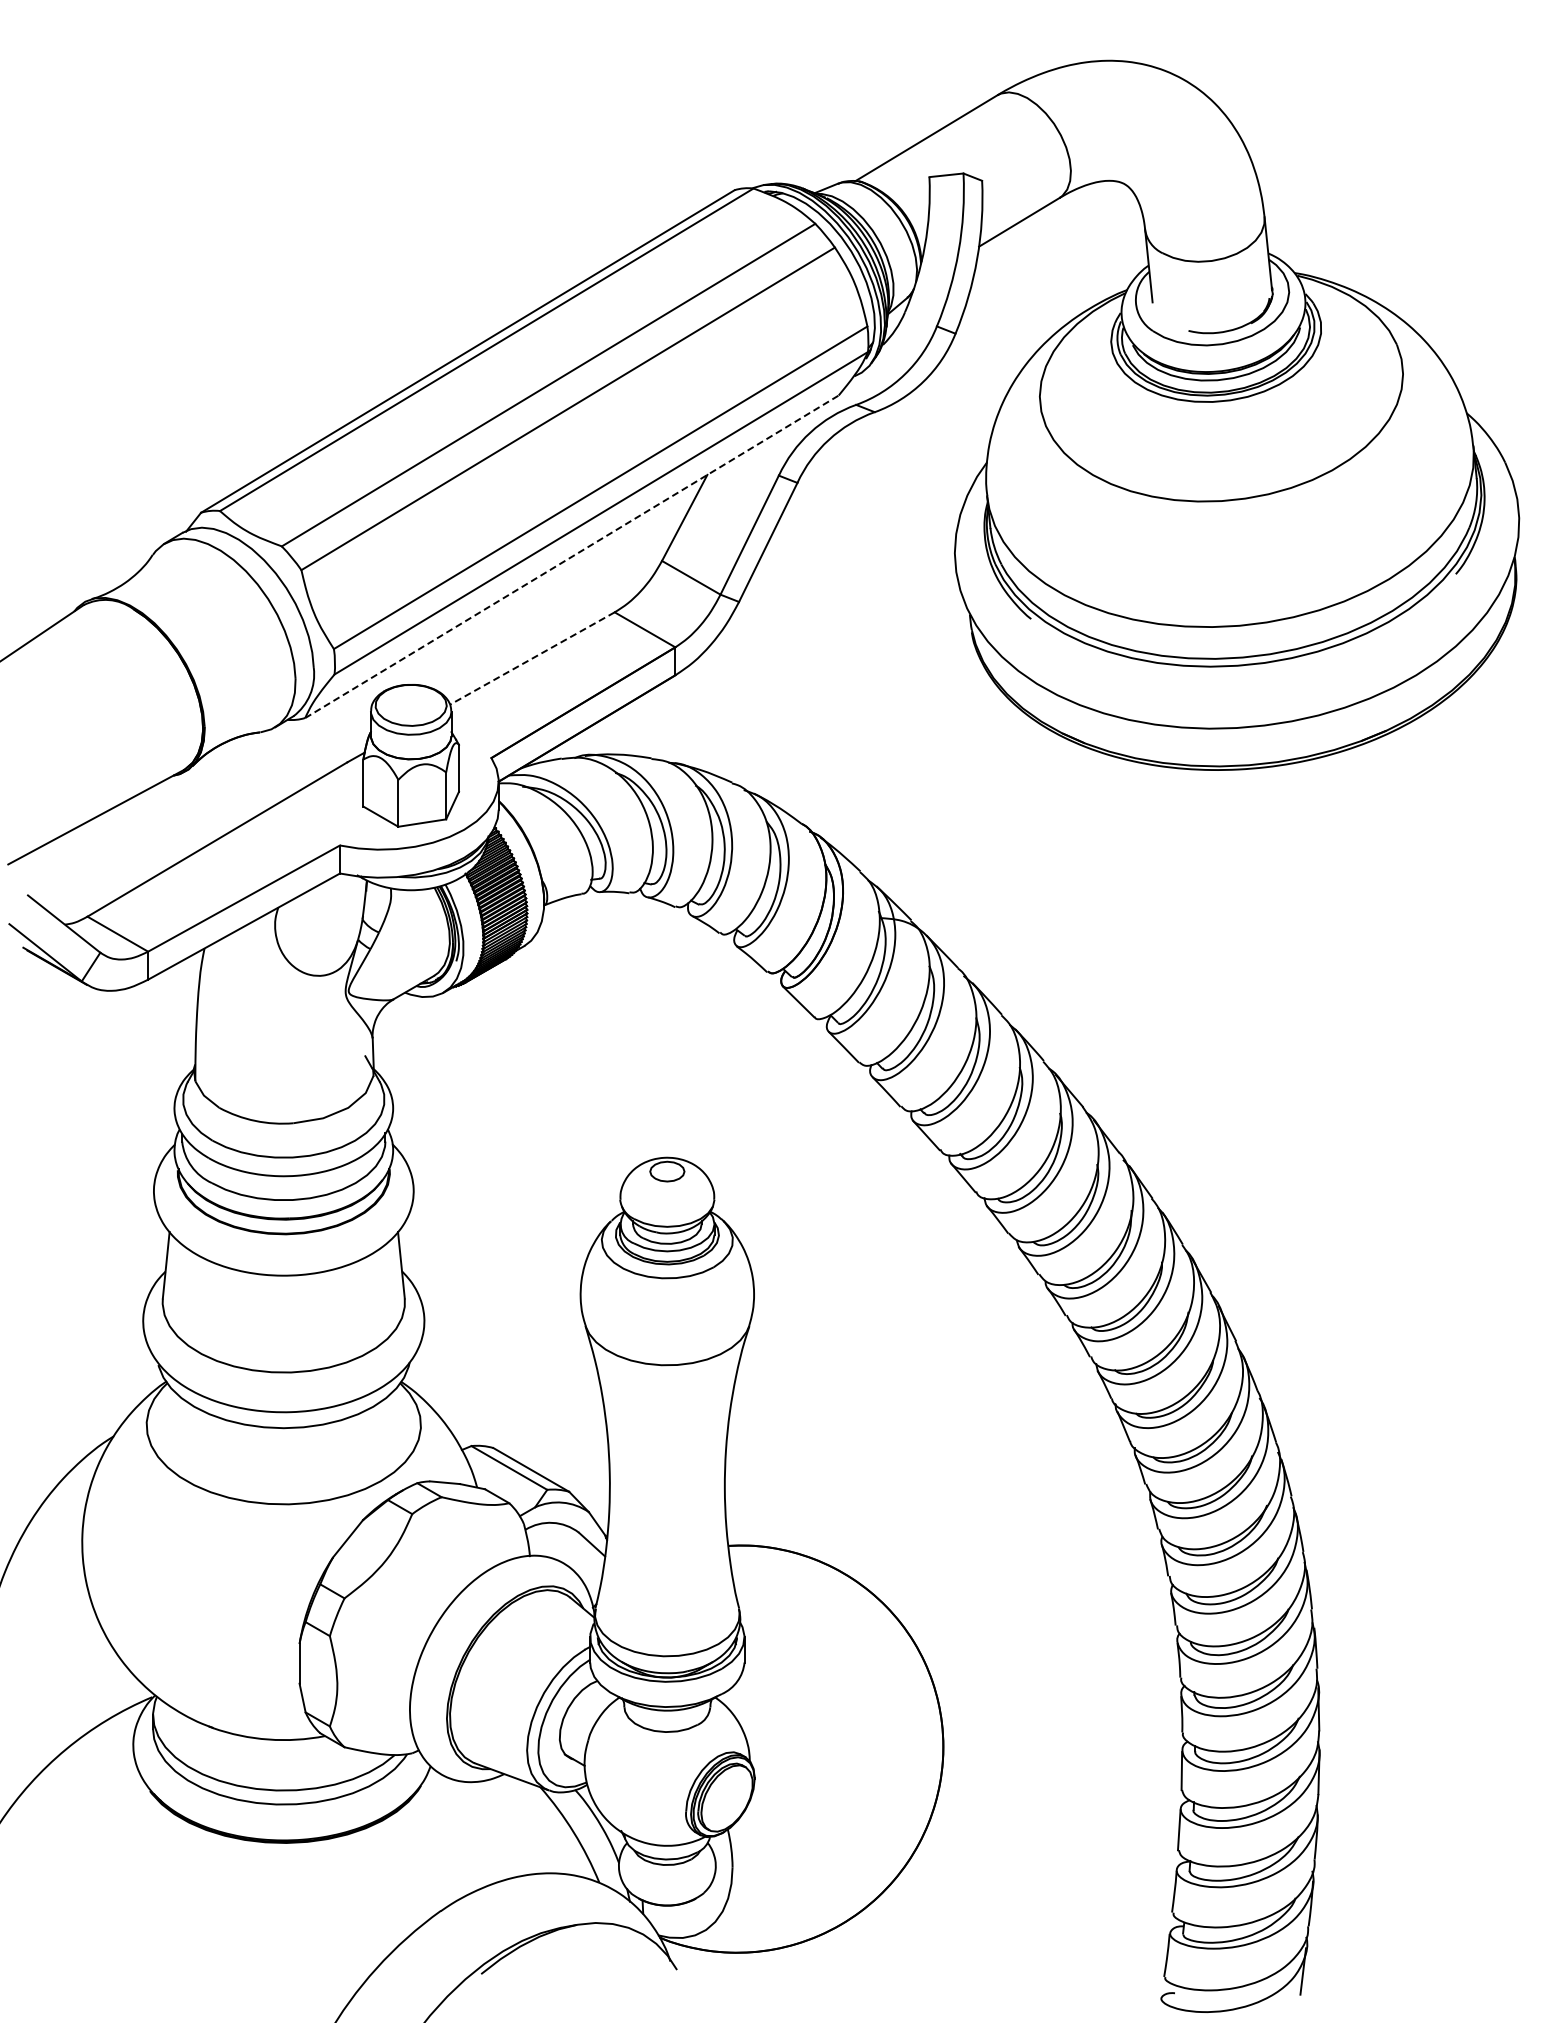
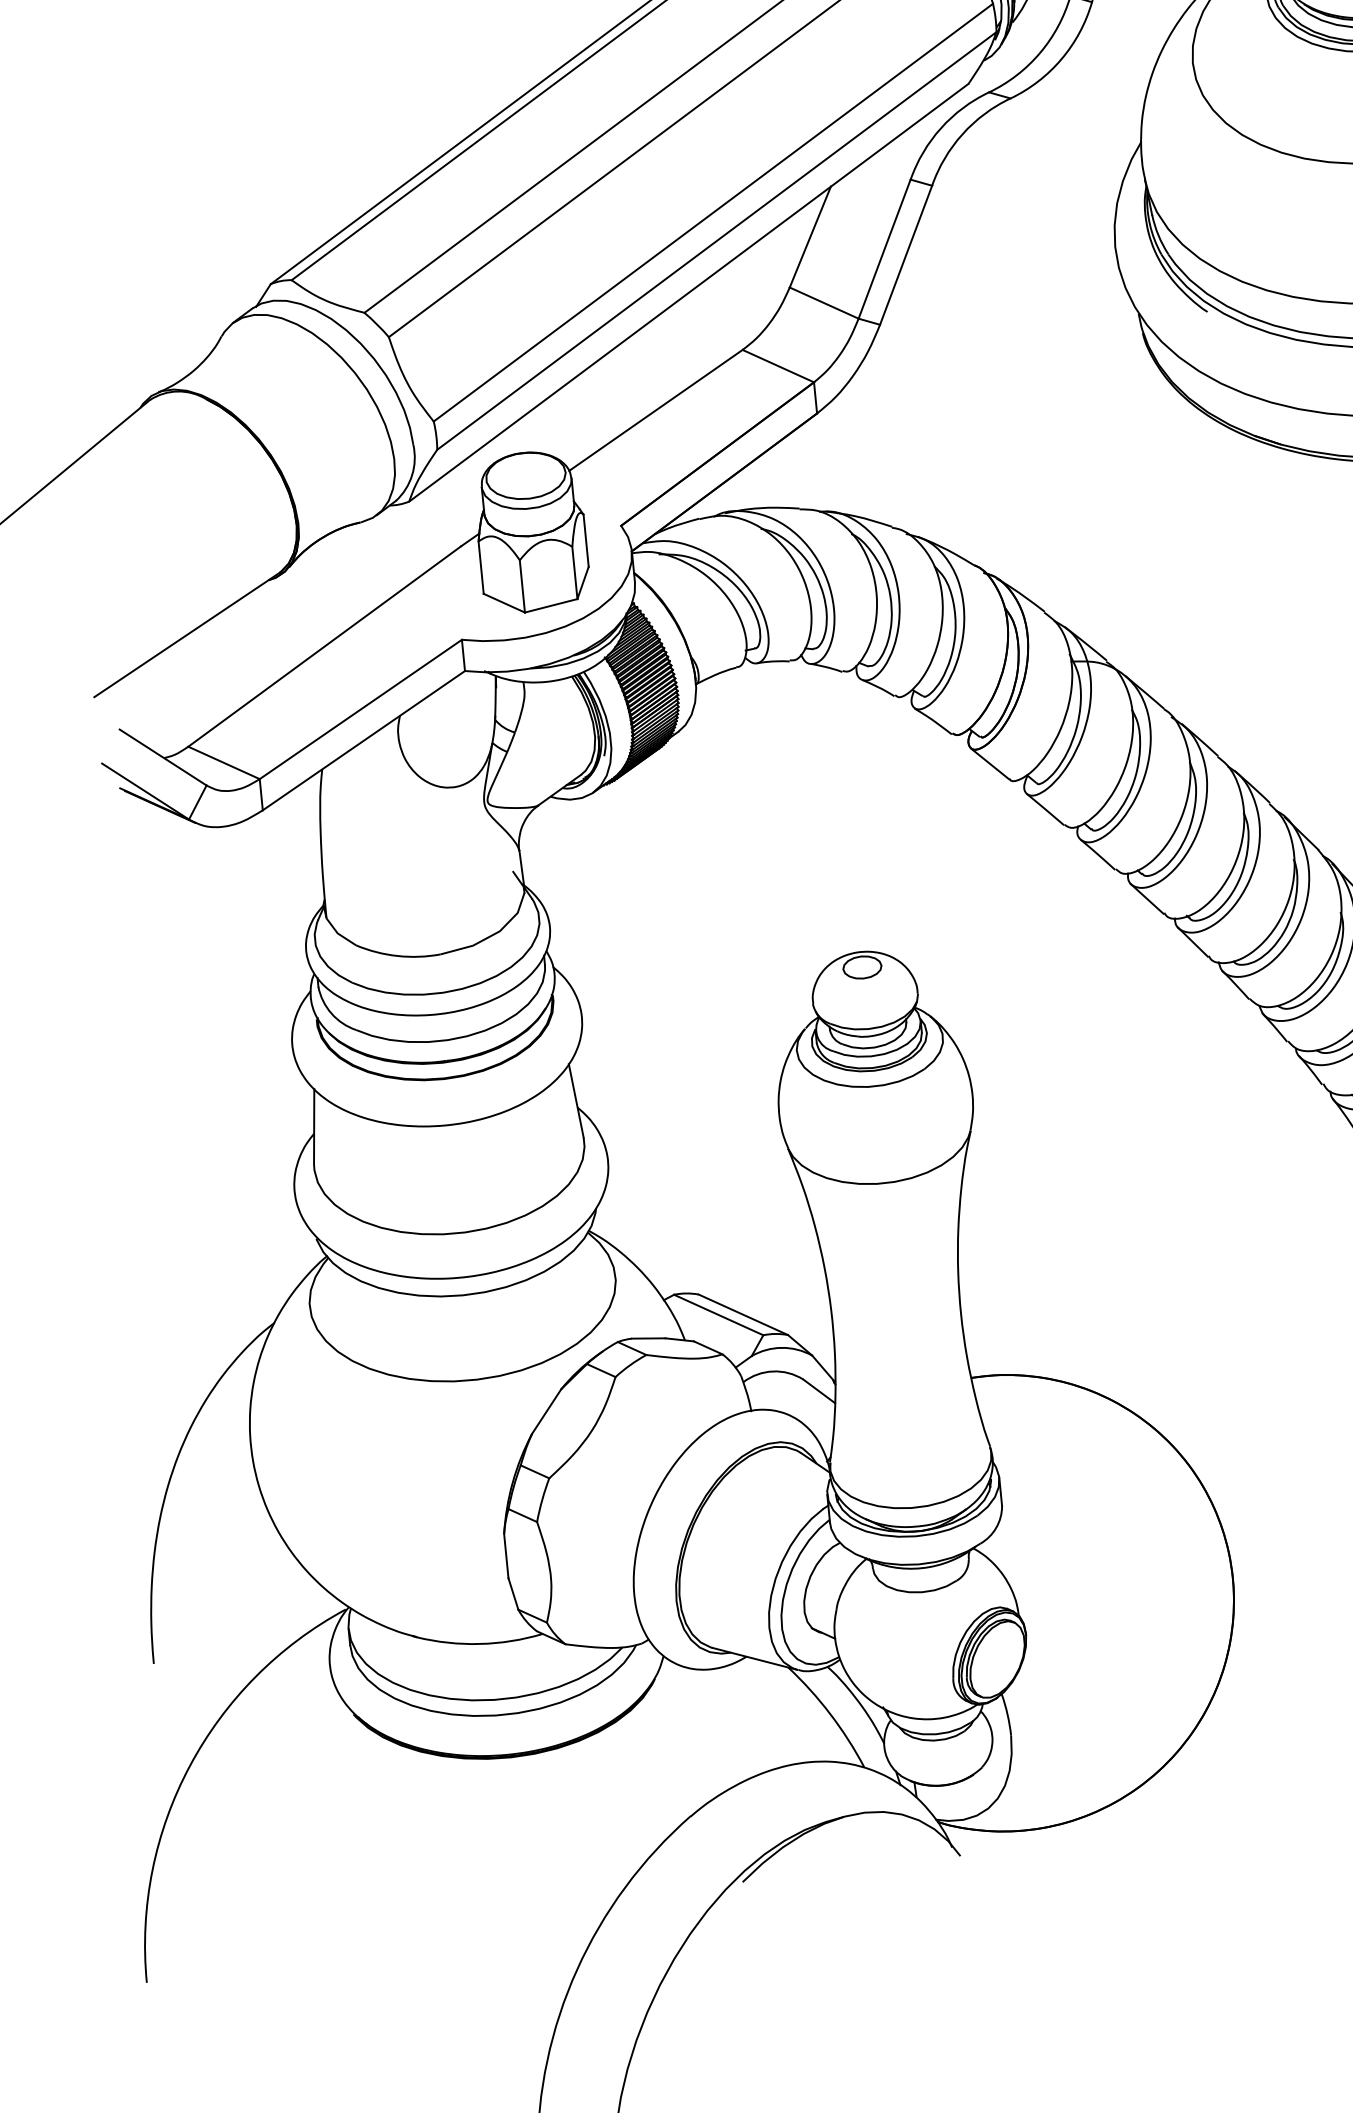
line: (571, 556) -> (688, 292), dashed -> solid
line: (531, 658) -> (654, 410), dashed -> solid

